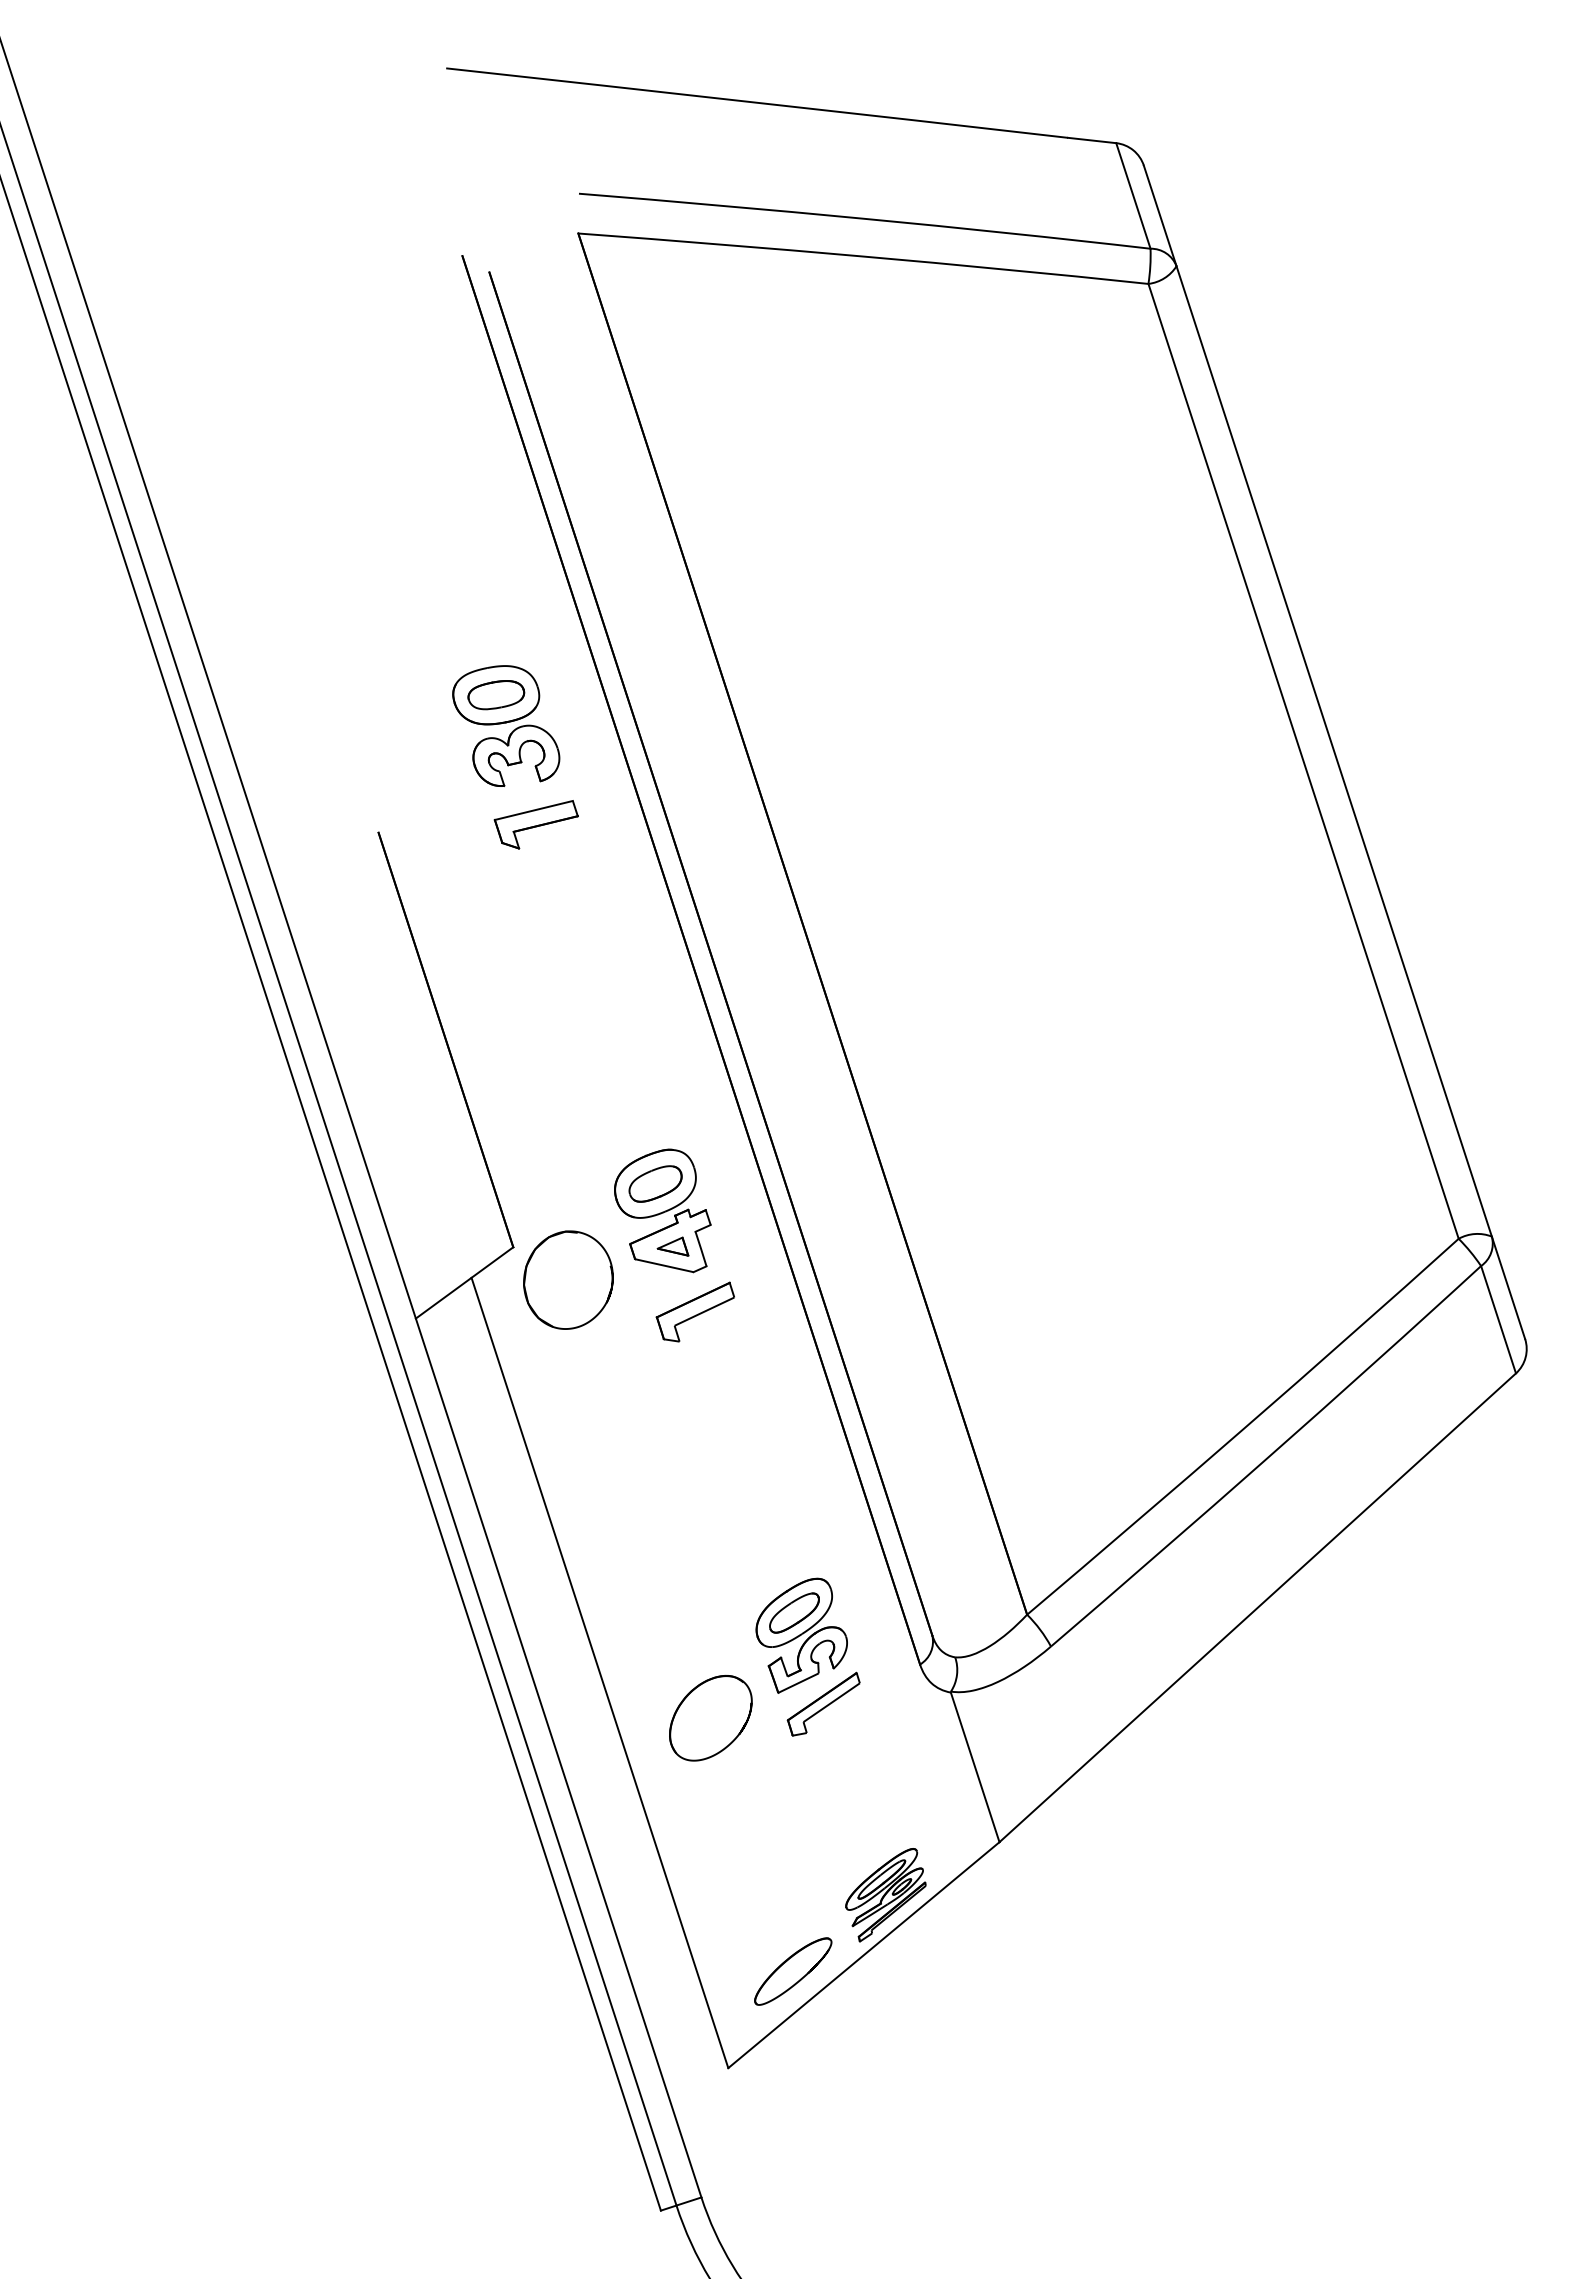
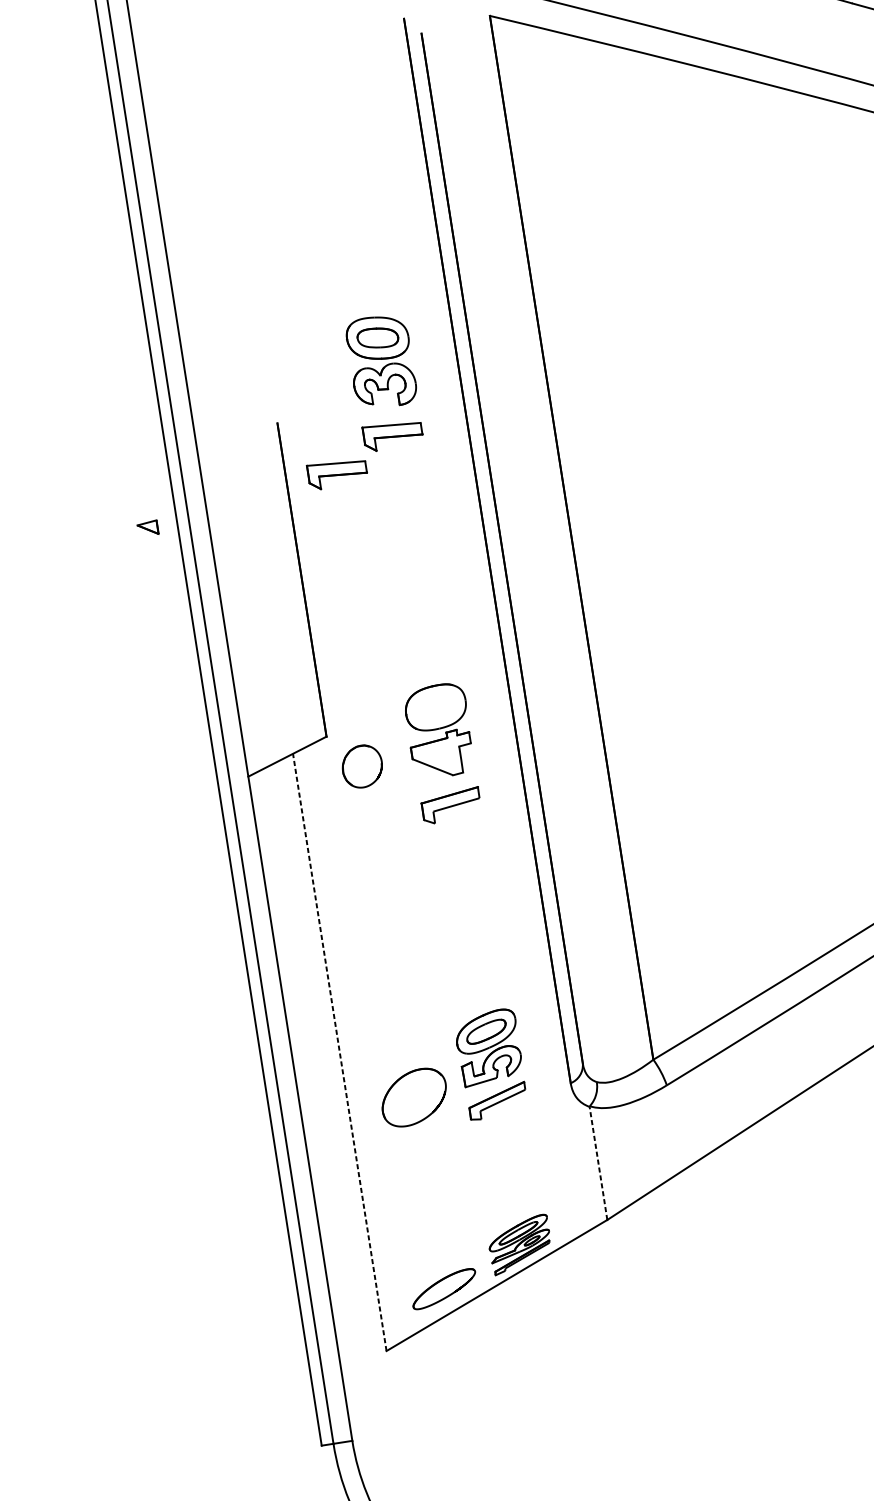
part: (468, 888) -> (335, 473), added
part: (655, 1183) -> (436, 707), removed
part: (672, 1246) -> (148, 525), moved
part: (568, 1279) -> (362, 766), size x0.6
line: (599, 1672) -> (339, 1052), solid -> dashed
line: (975, 1767) -> (598, 1163), solid -> dashed

